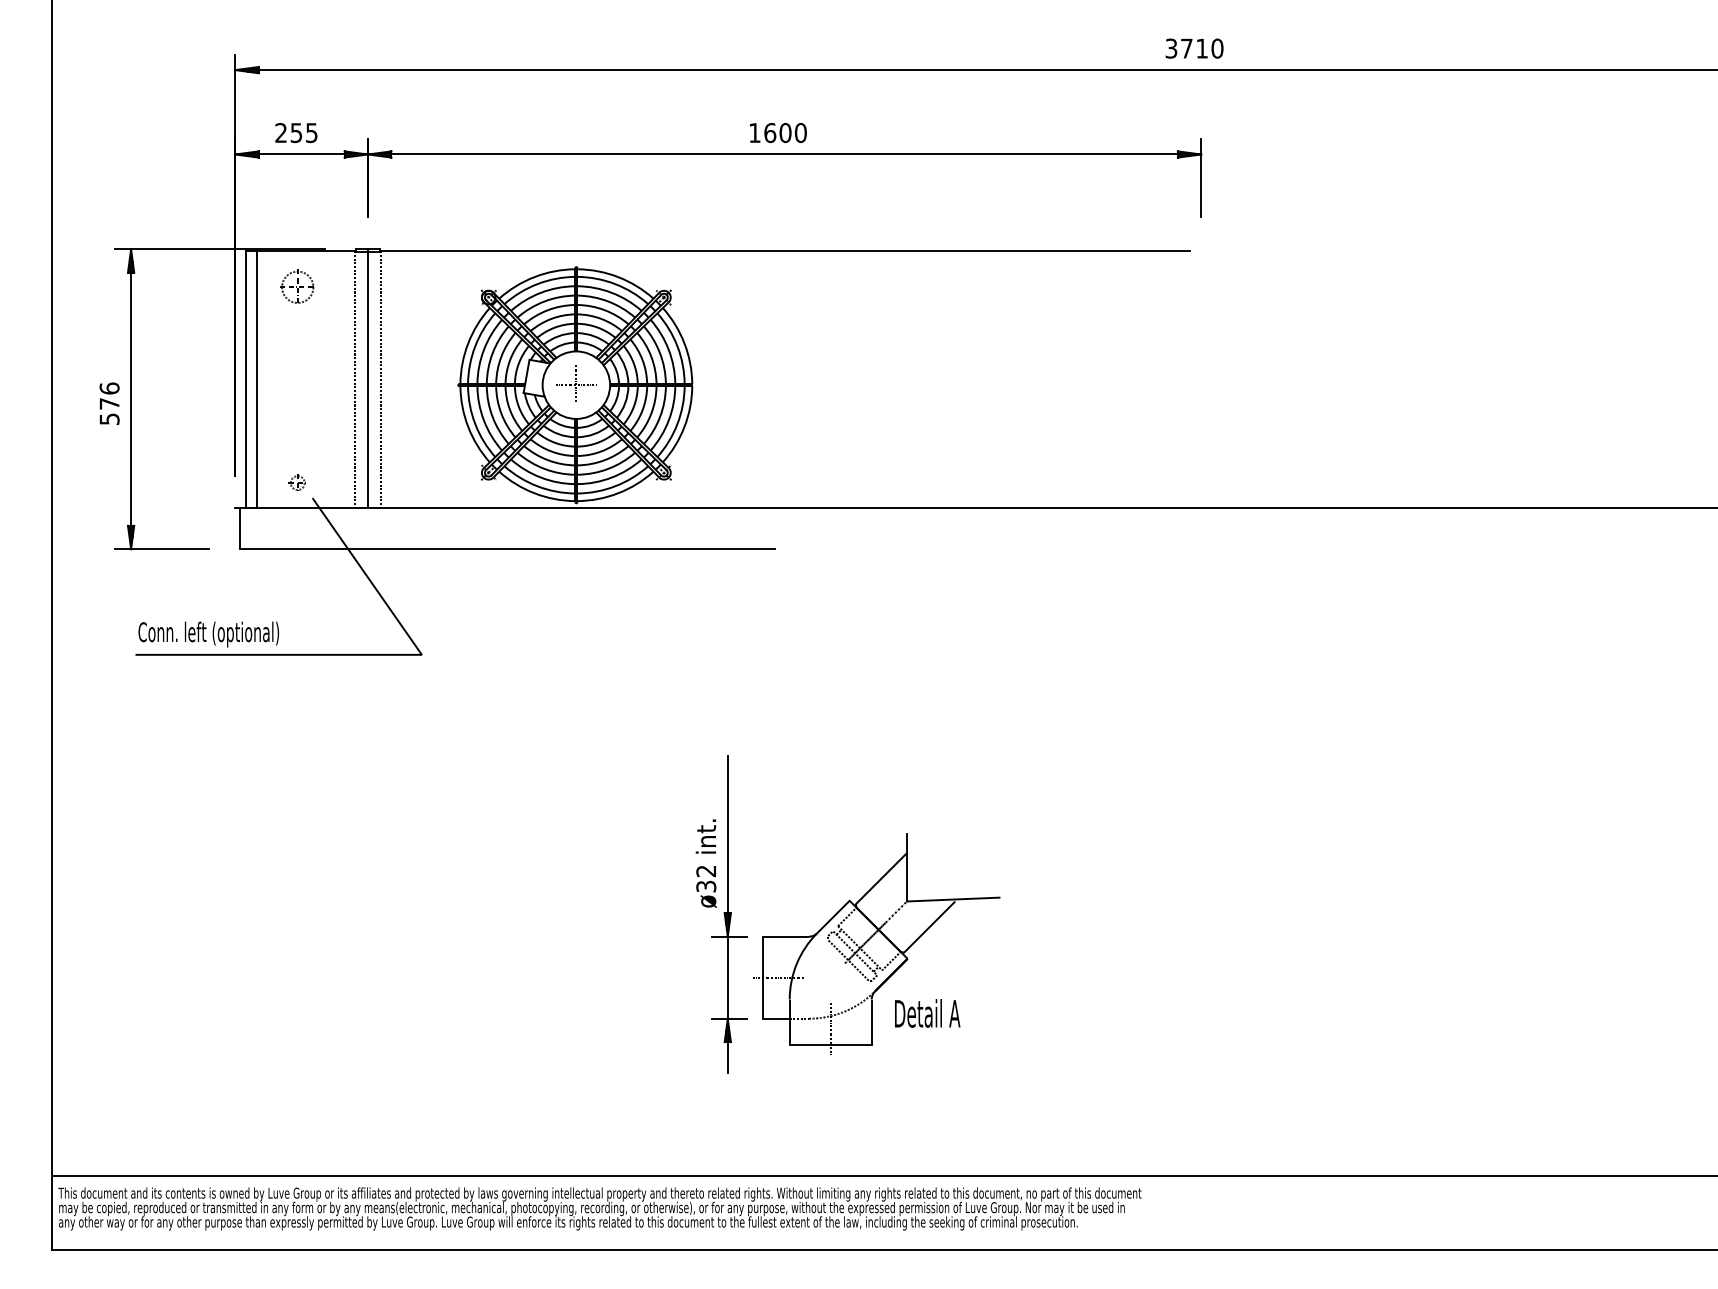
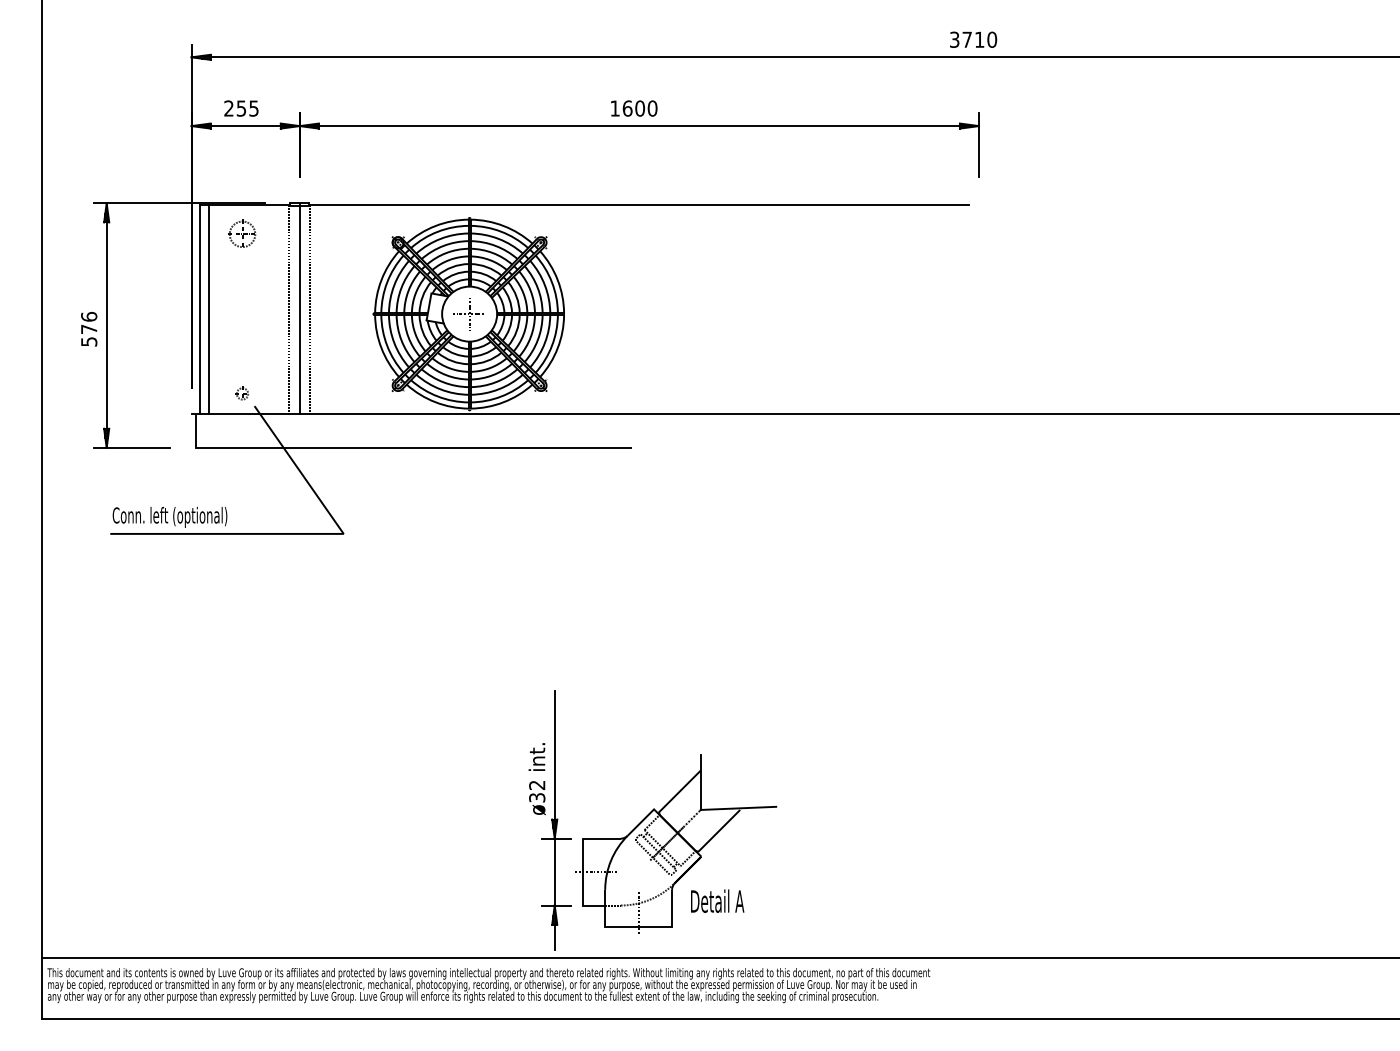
part: (847, 914) -> (652, 820), moved

